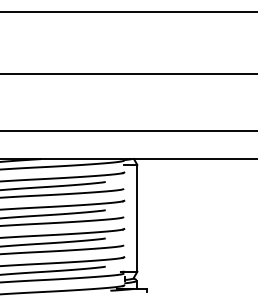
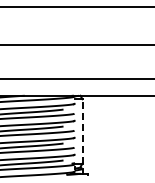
line: (137, 216) -> (82, 130), solid -> dashed

